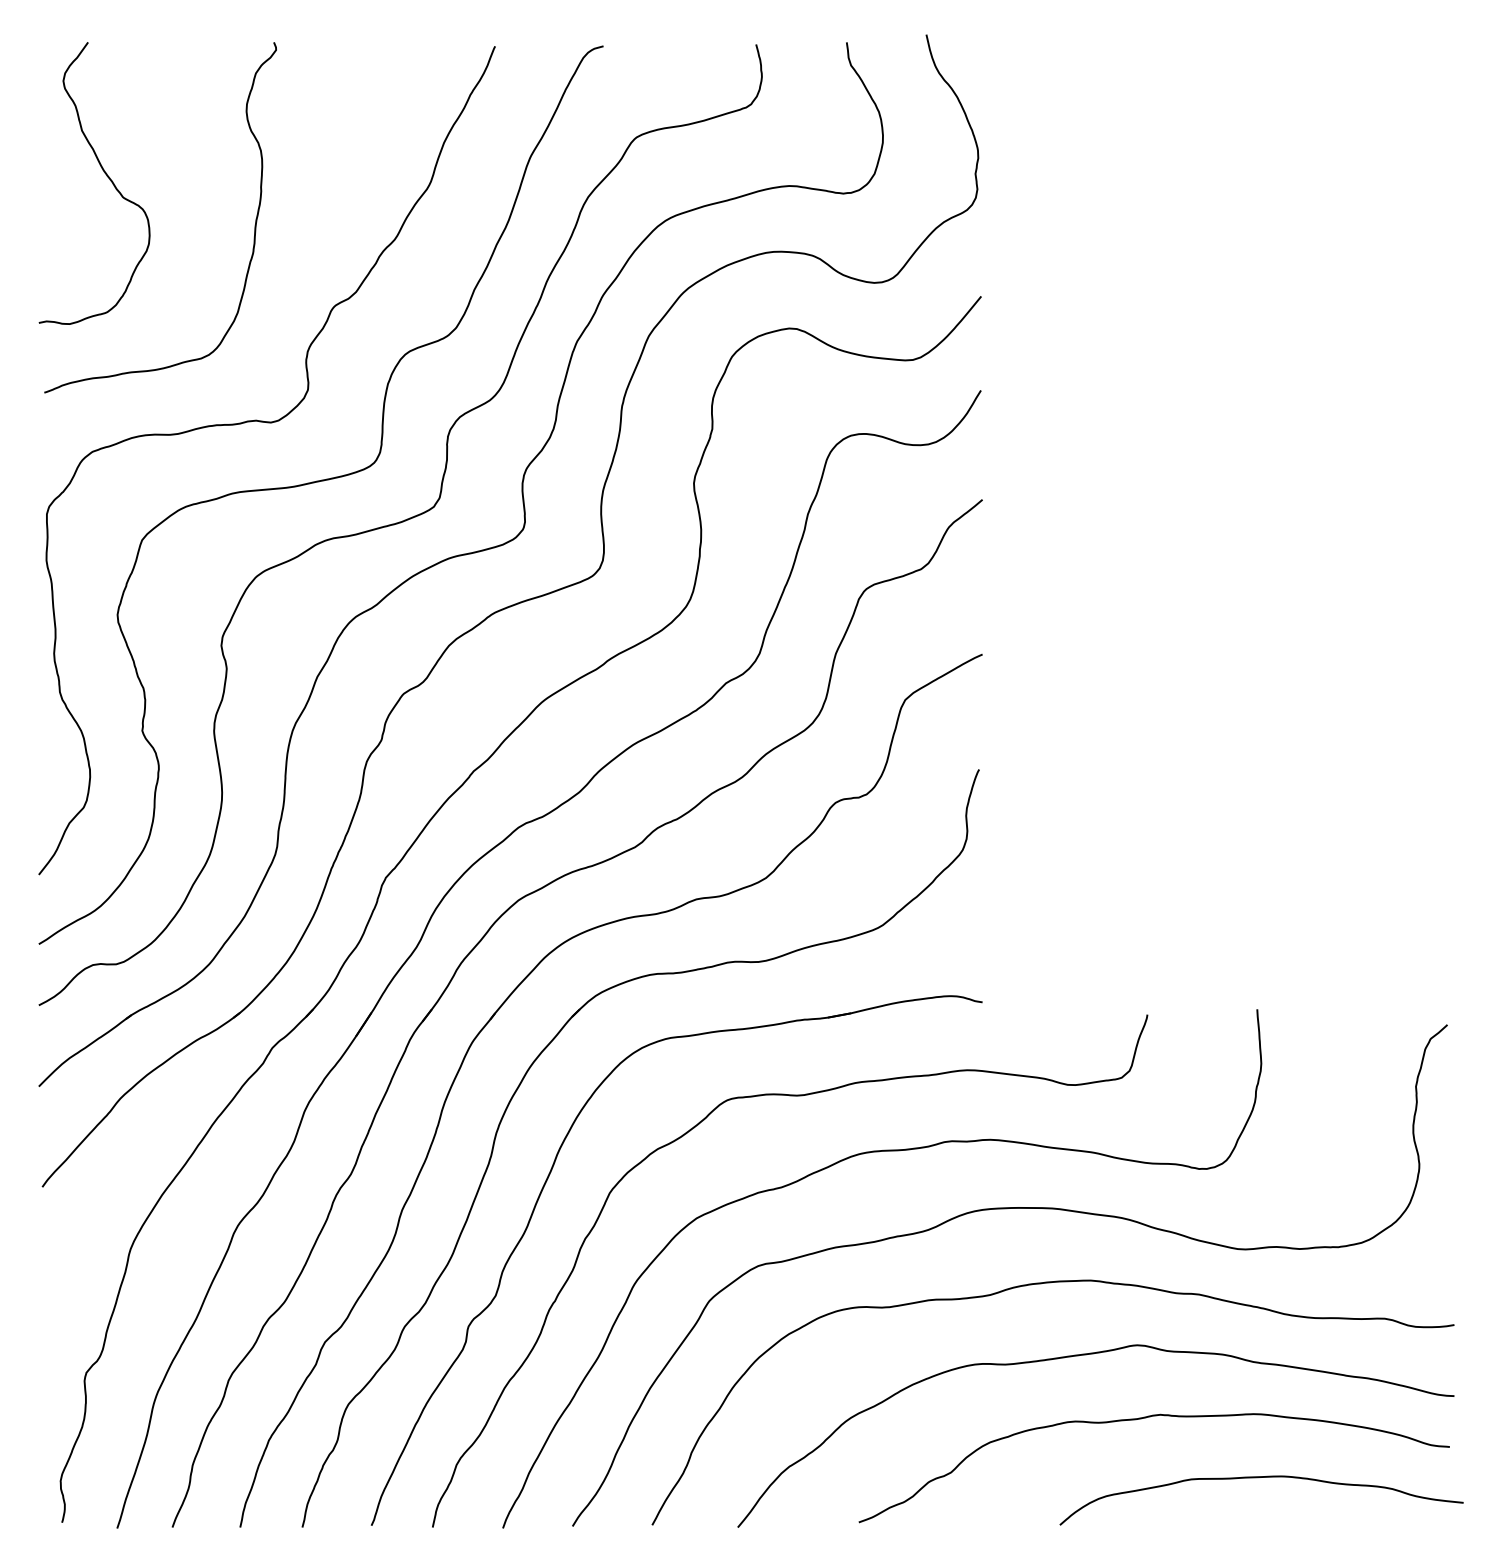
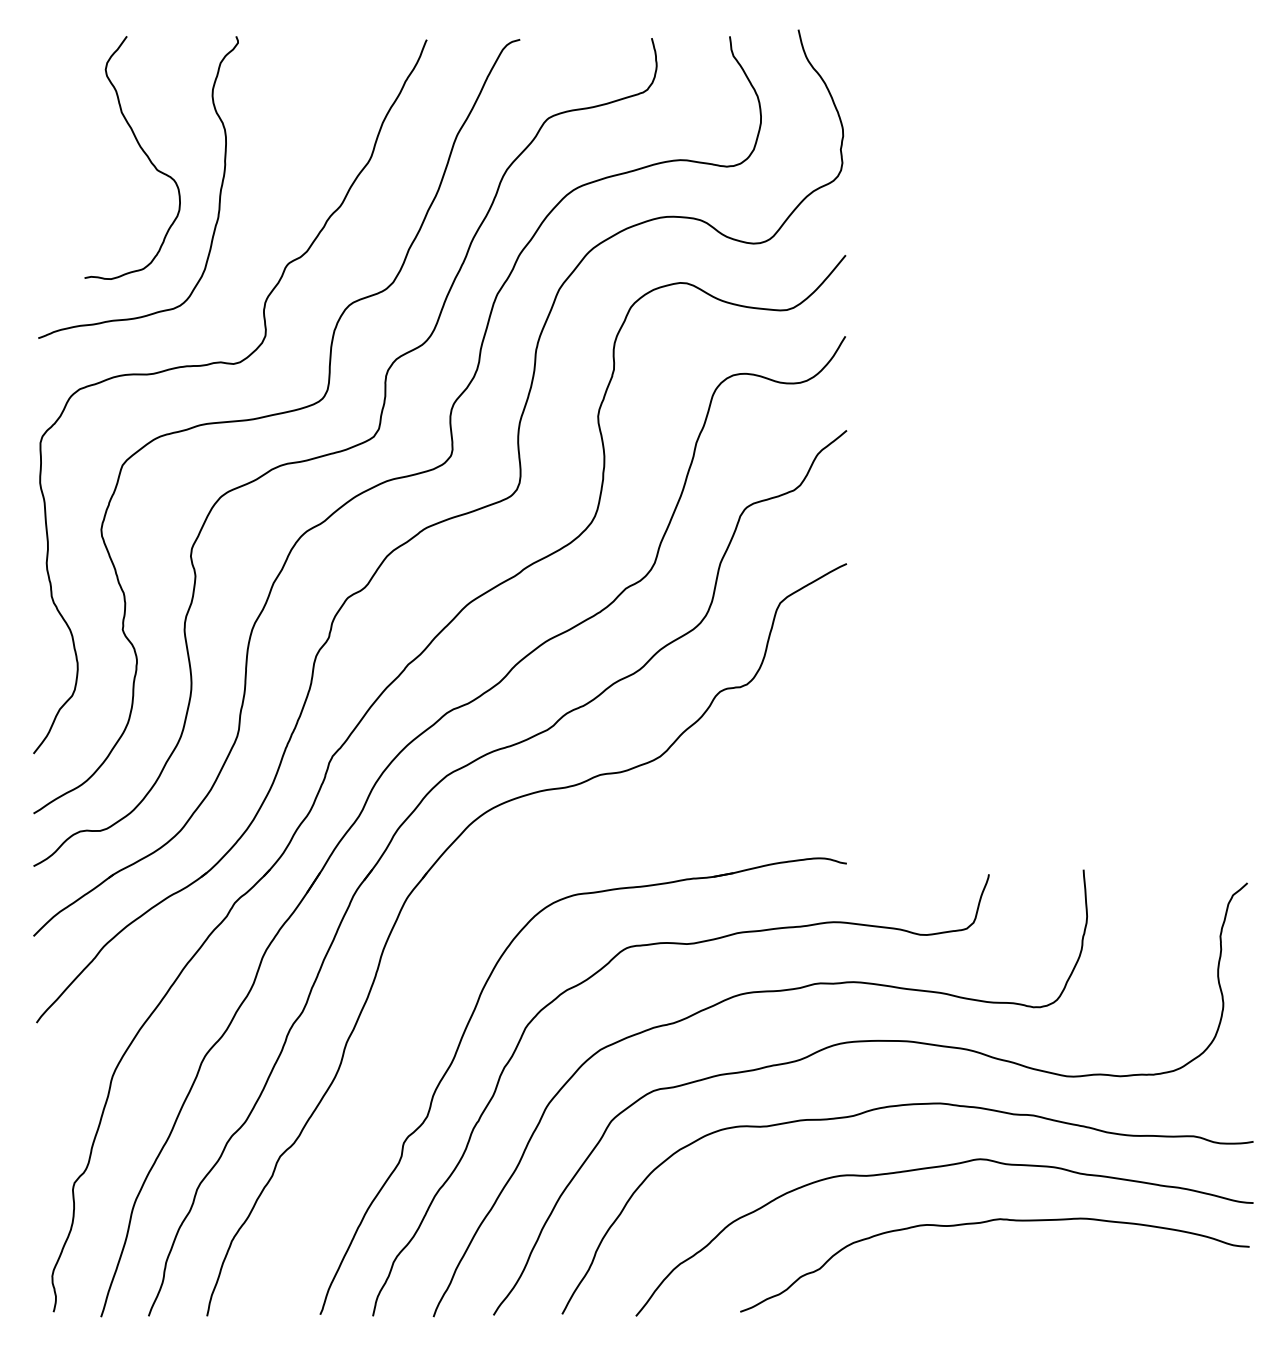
curve: (106, 176) -> (142, 151), moved
part: (521, 1084) -> (449, 934), removed
curve: (1261, 1477) -> (1087, 1273), removed

